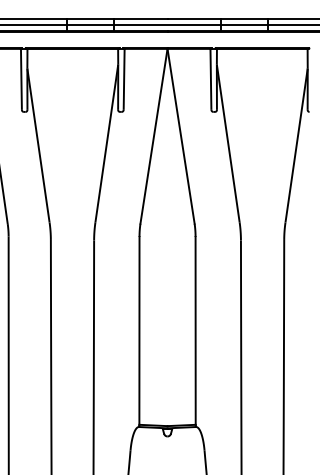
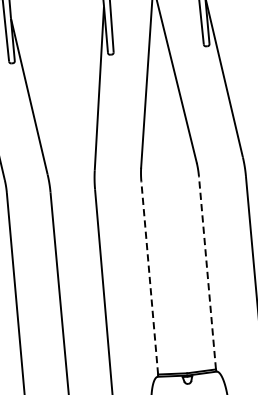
line: (139, 330) -> (149, 277), solid -> dashed
line: (195, 330) -> (207, 272), solid -> dashed

